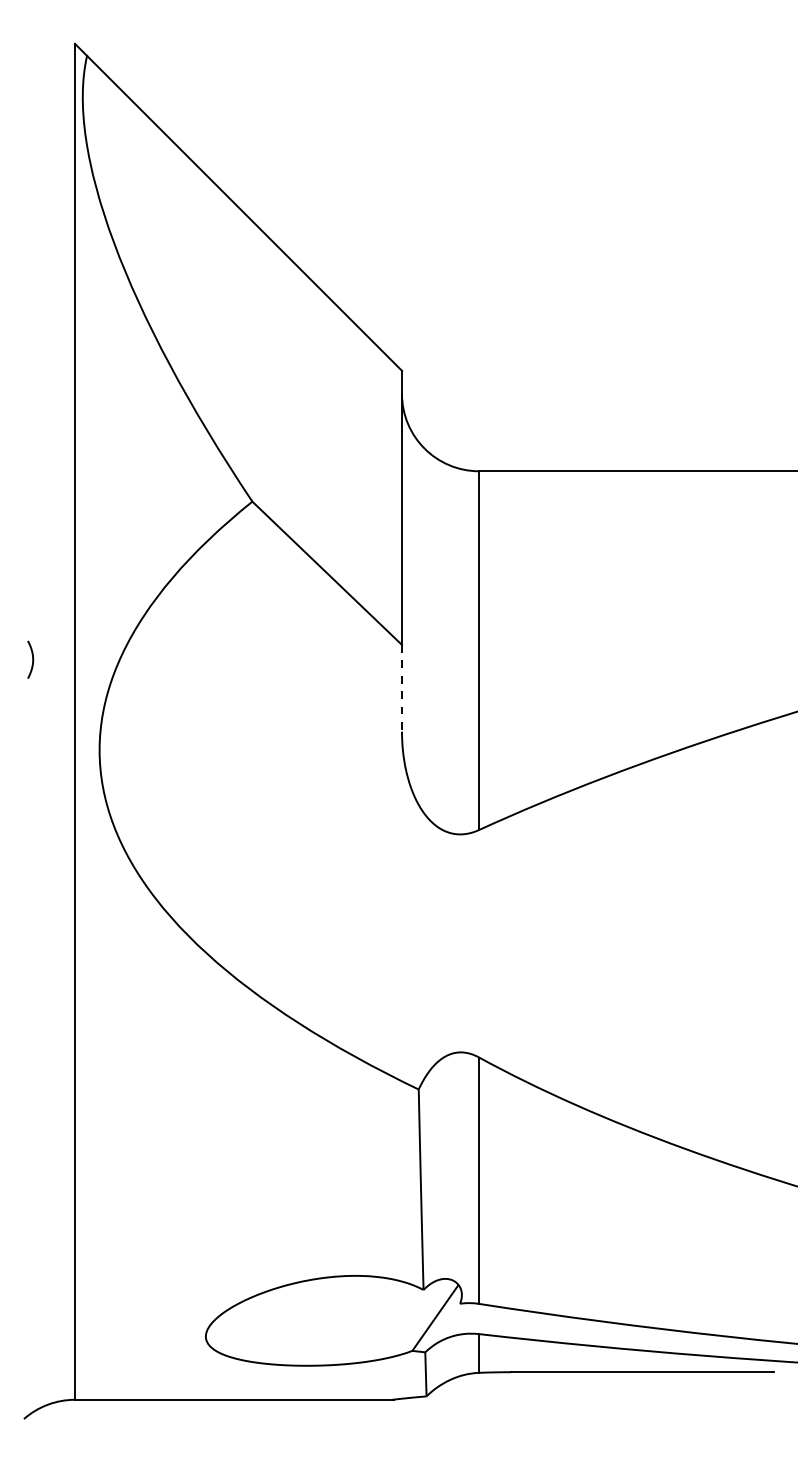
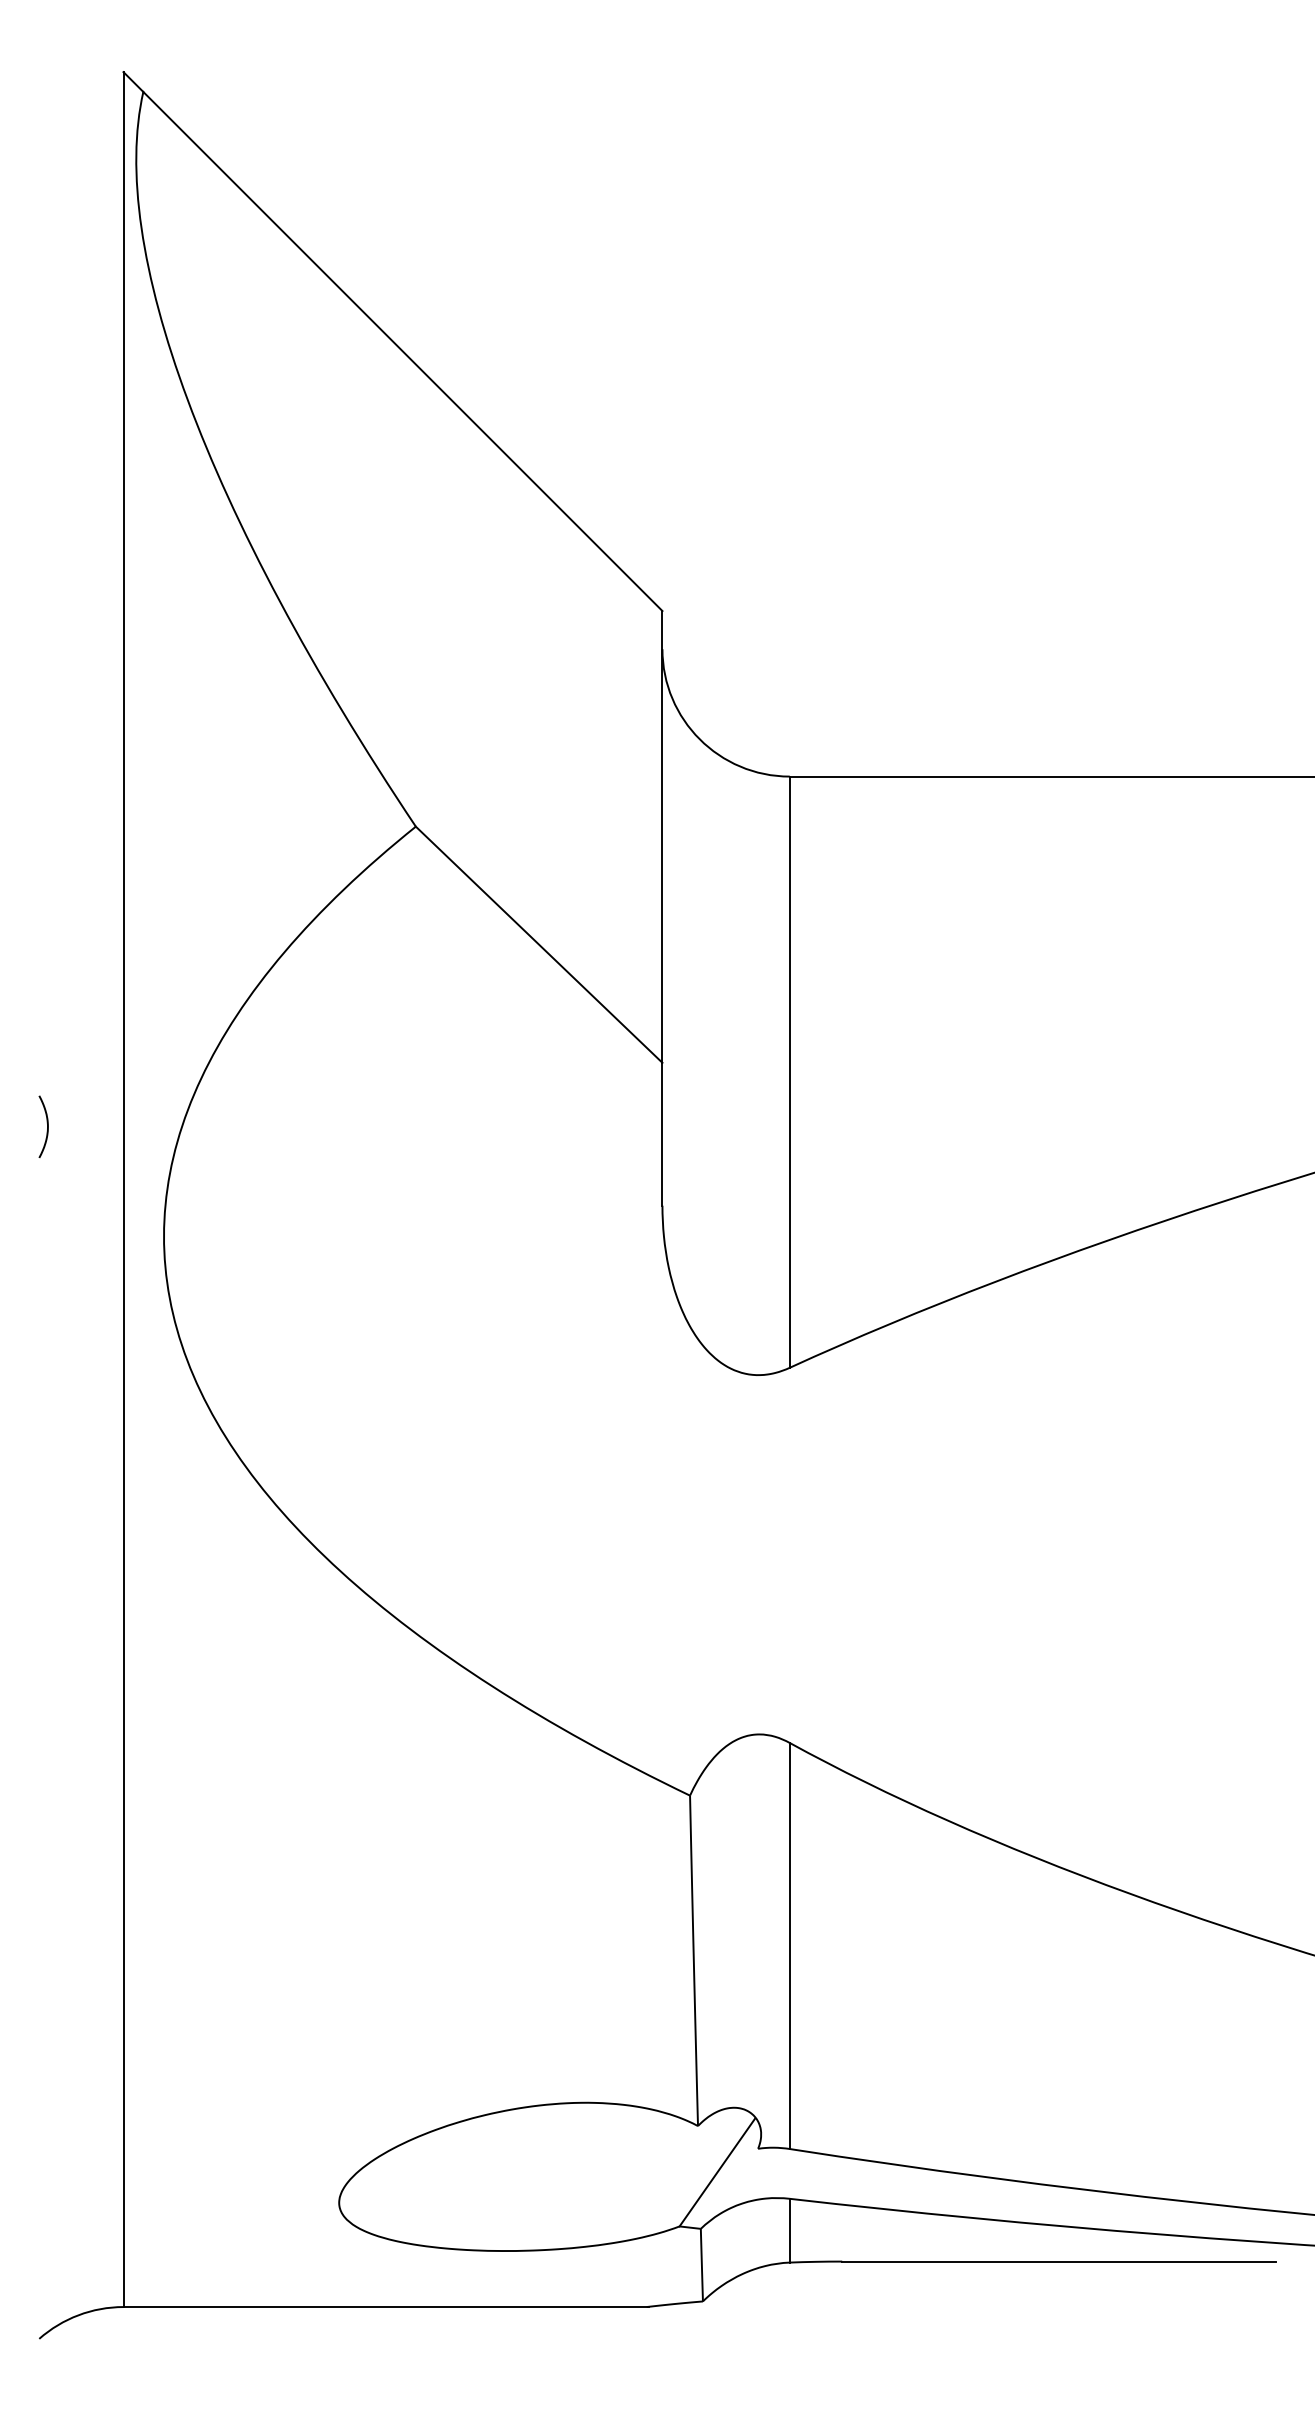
curve: (32, 659) -> (46, 1126), moved
line: (402, 688) -> (663, 1134), dashed -> solid

